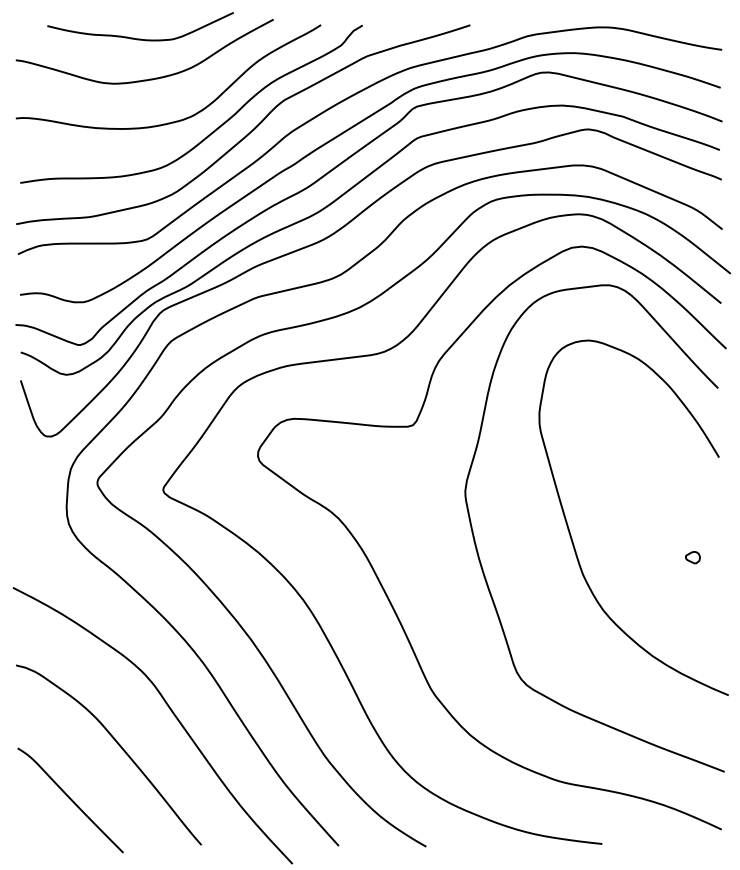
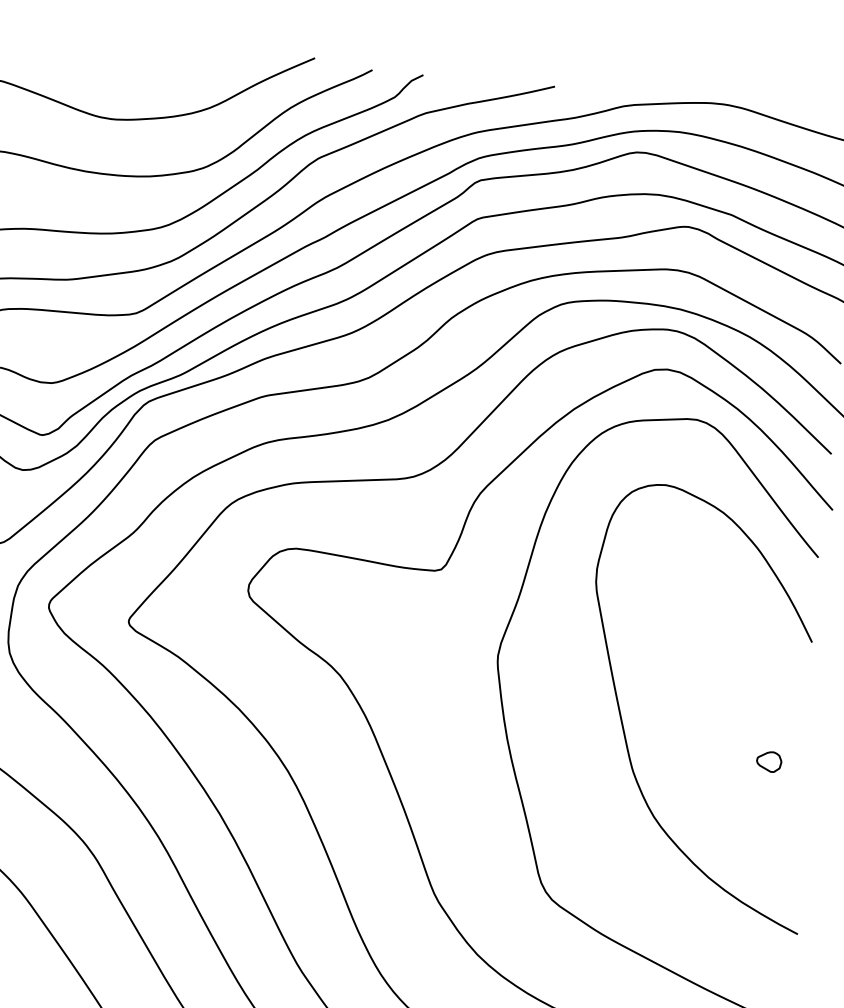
curve: (140, 38) -> (150, 66), removed
part: (692, 557) -> (768, 761), size x1.4

